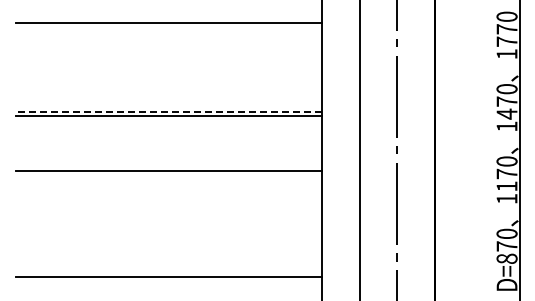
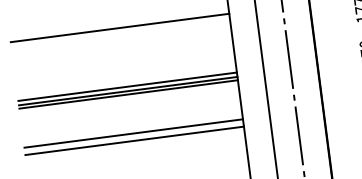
line: (169, 105) -> (127, 86), added
line: (168, 111) -> (127, 91), dashed -> solid
line: (169, 181) -> (134, 140), added

